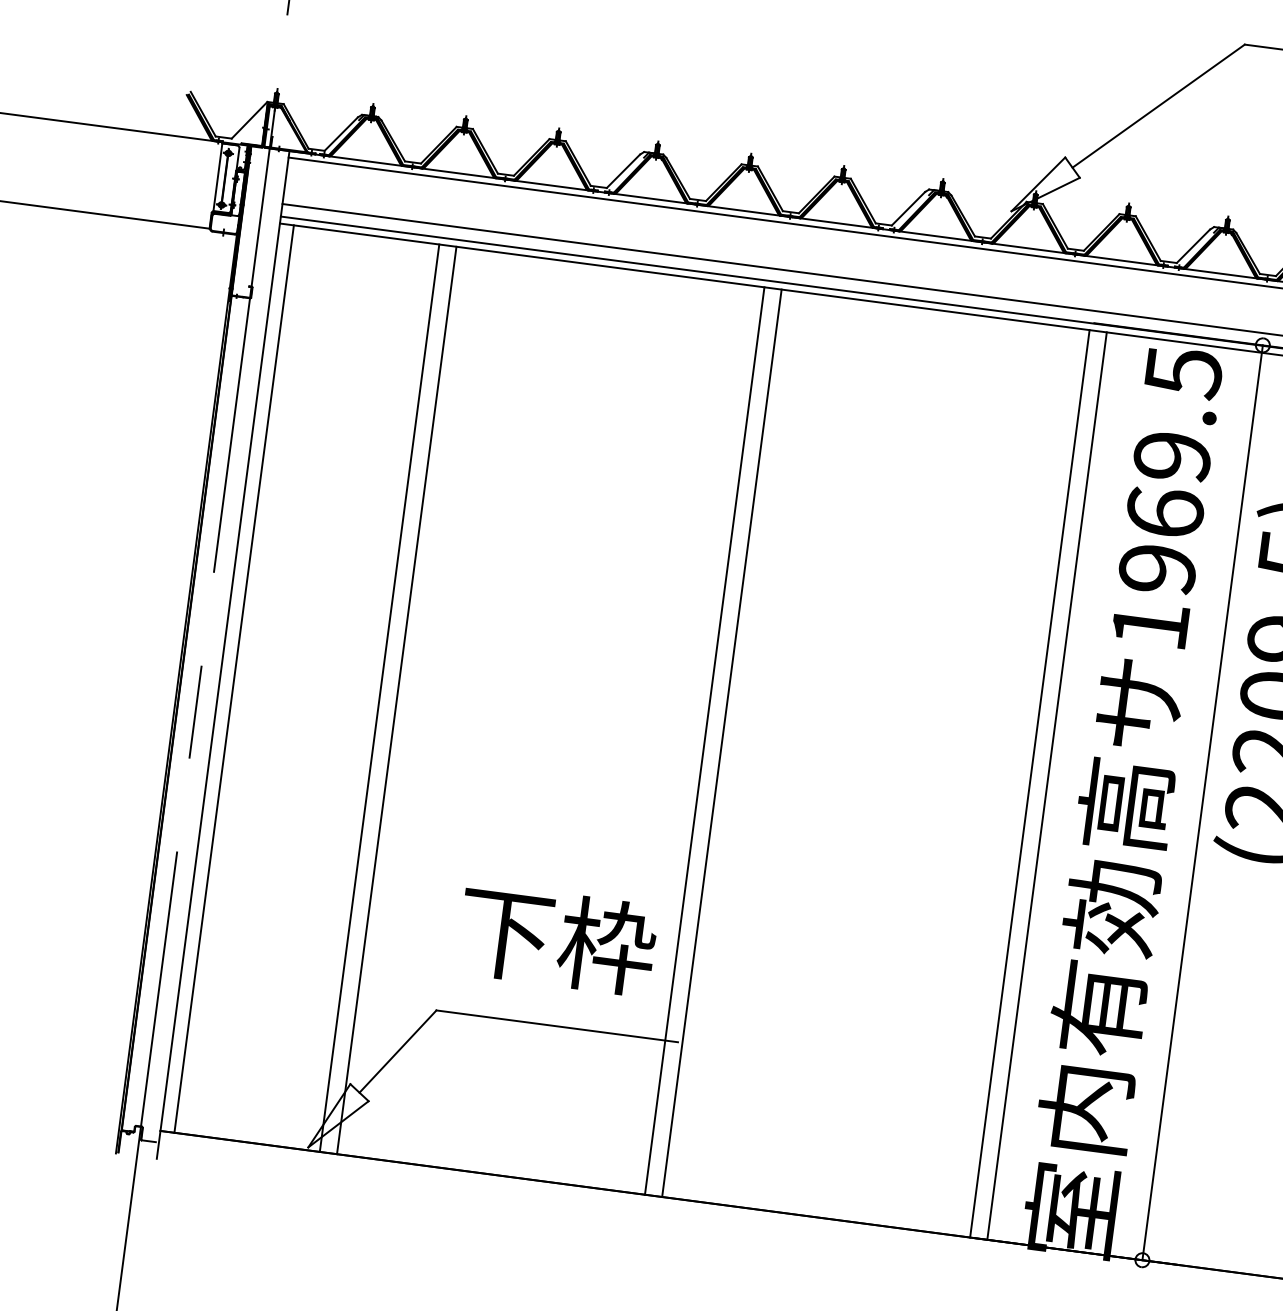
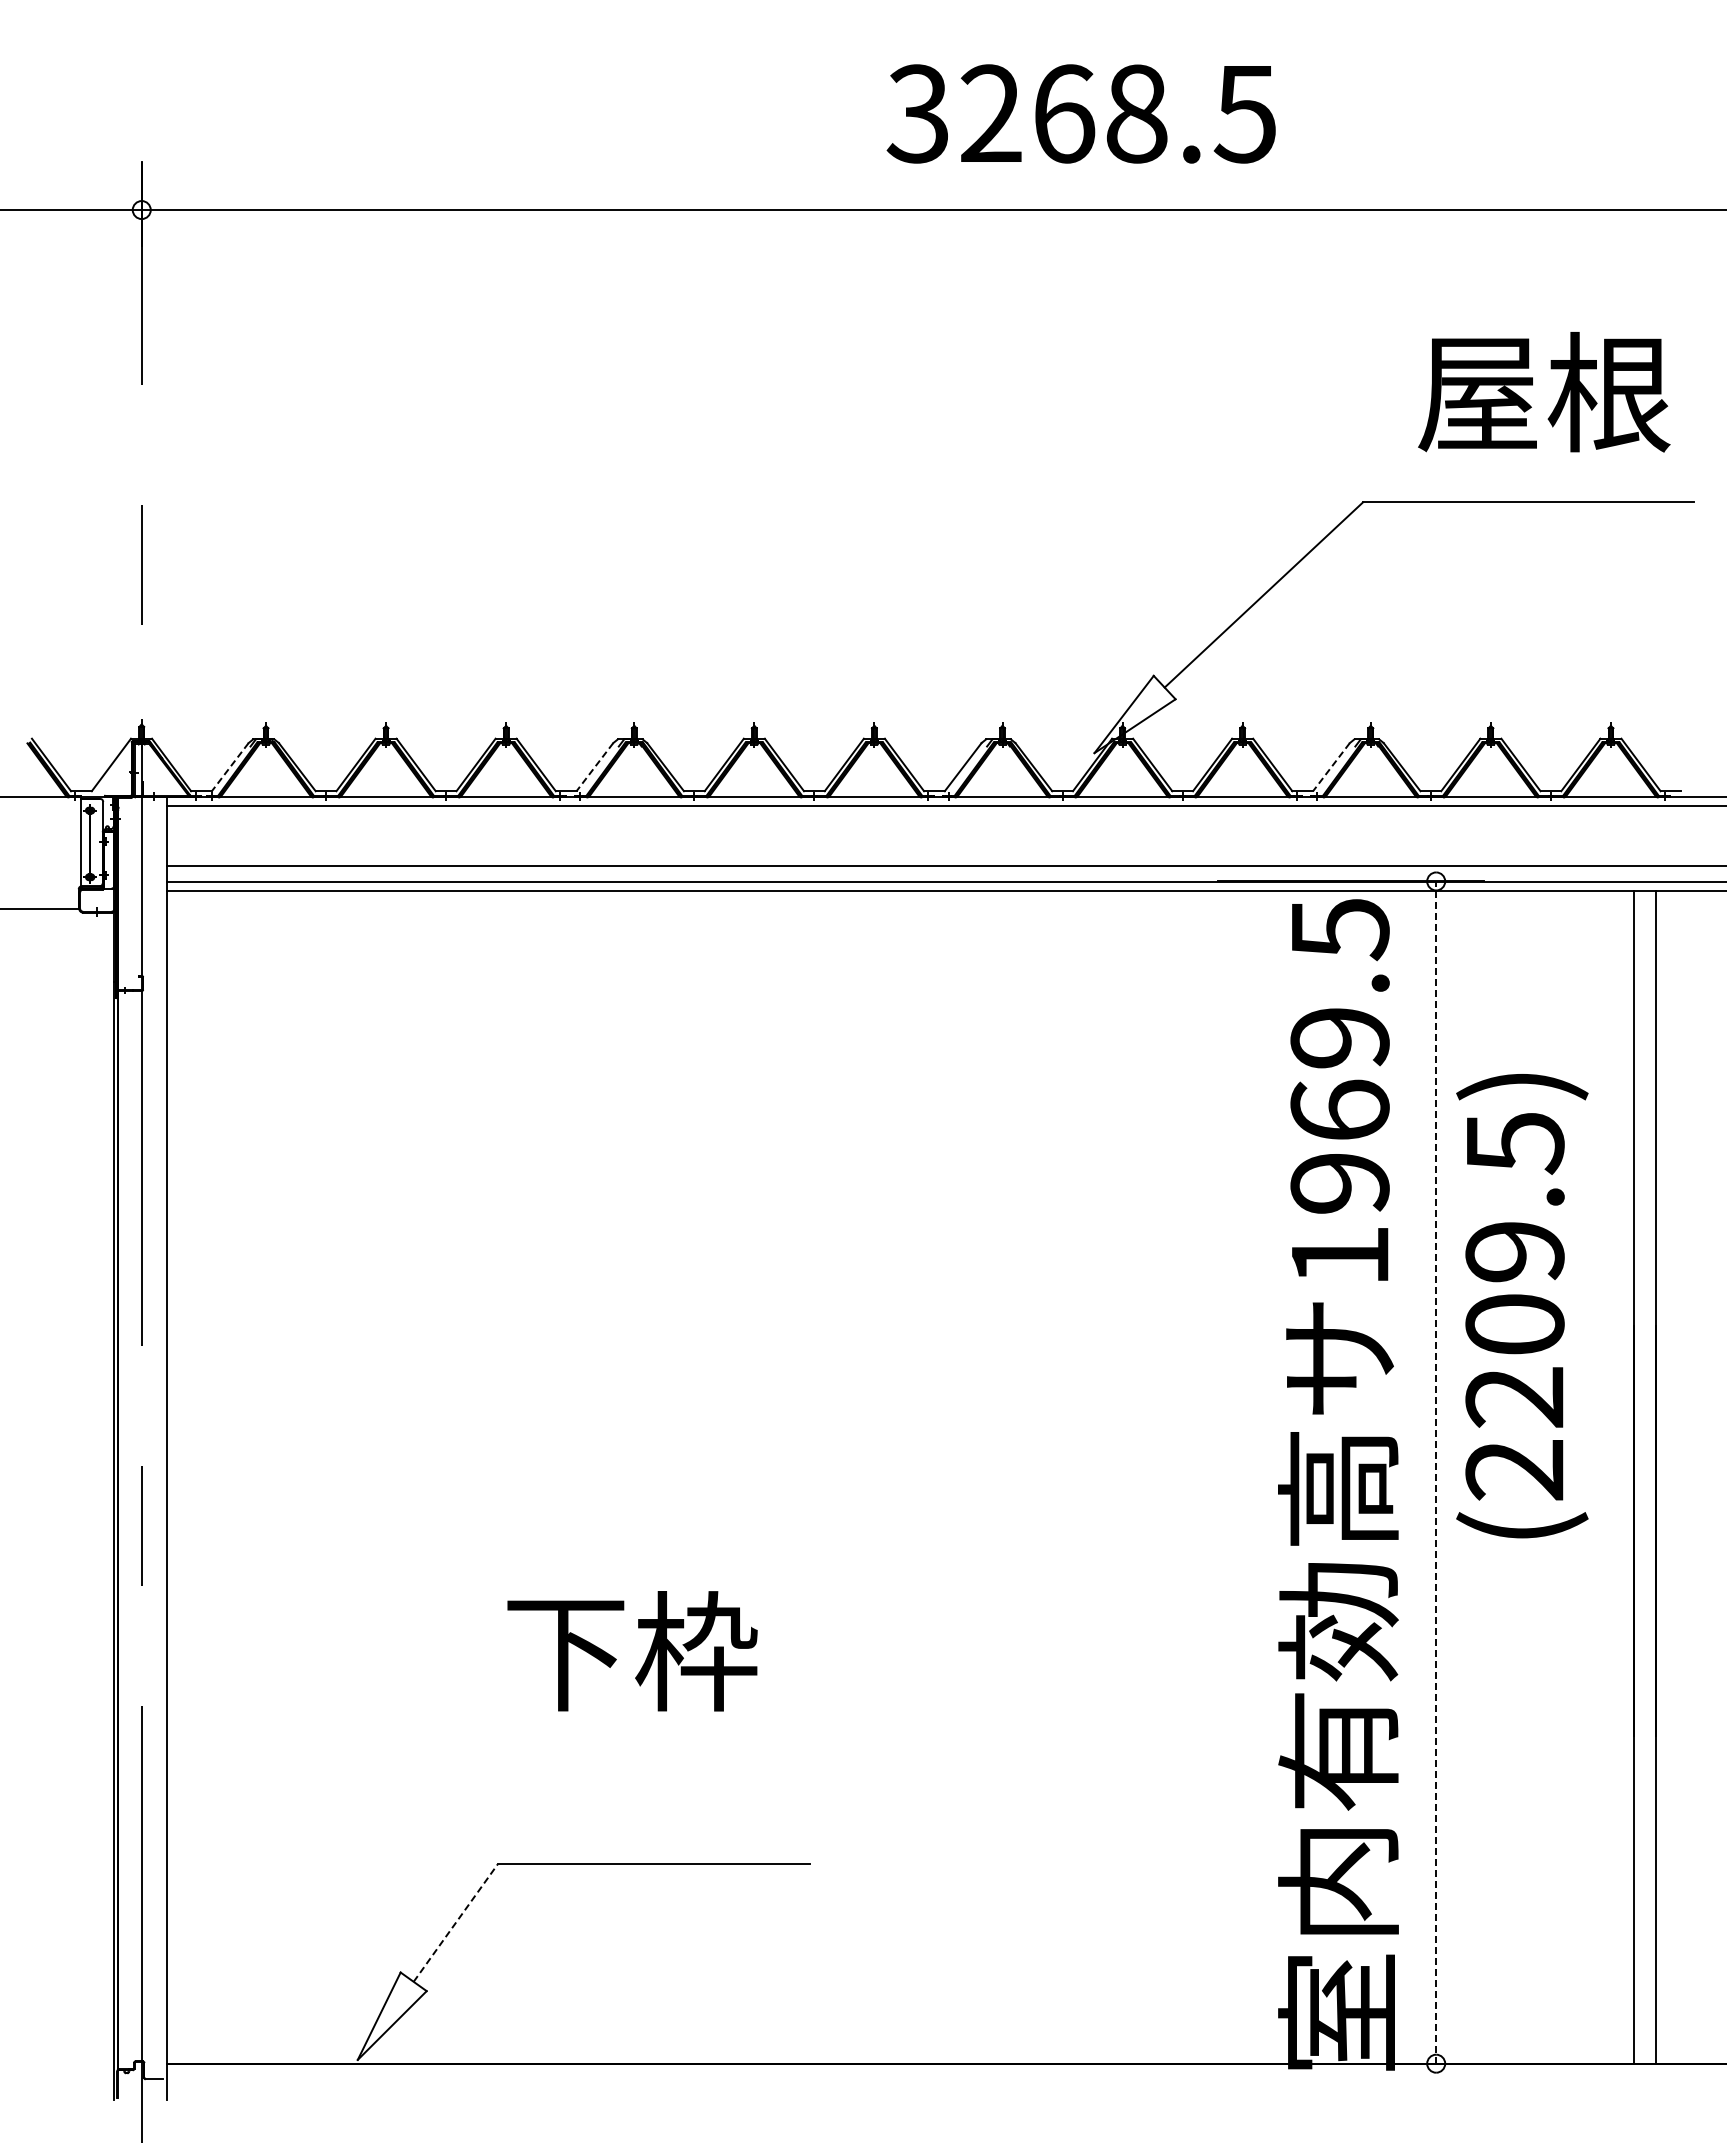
line: (340, 134) -> (229, 767), solid -> dashed
line: (623, 171) -> (594, 767), solid -> dashed
line: (1193, 246) -> (1331, 767), solid -> dashed
line: (234, 679) -> (185, 1477), removed
line: (379, 698) -> (373, 1477), removed
line: (396, 700) -> (395, 1477), removed
line: (704, 741) -> (793, 1477), removed
line: (721, 743) -> (815, 1477), removed
line: (1029, 783) -> (1213, 1477), removed
line: (1046, 786) -> (1235, 1477), removed
line: (1202, 802) -> (1436, 1472), solid -> dashed
text: (557, 939) -> (632, 1651), moved
line: (397, 1051) -> (455, 1922), solid -> dashed

